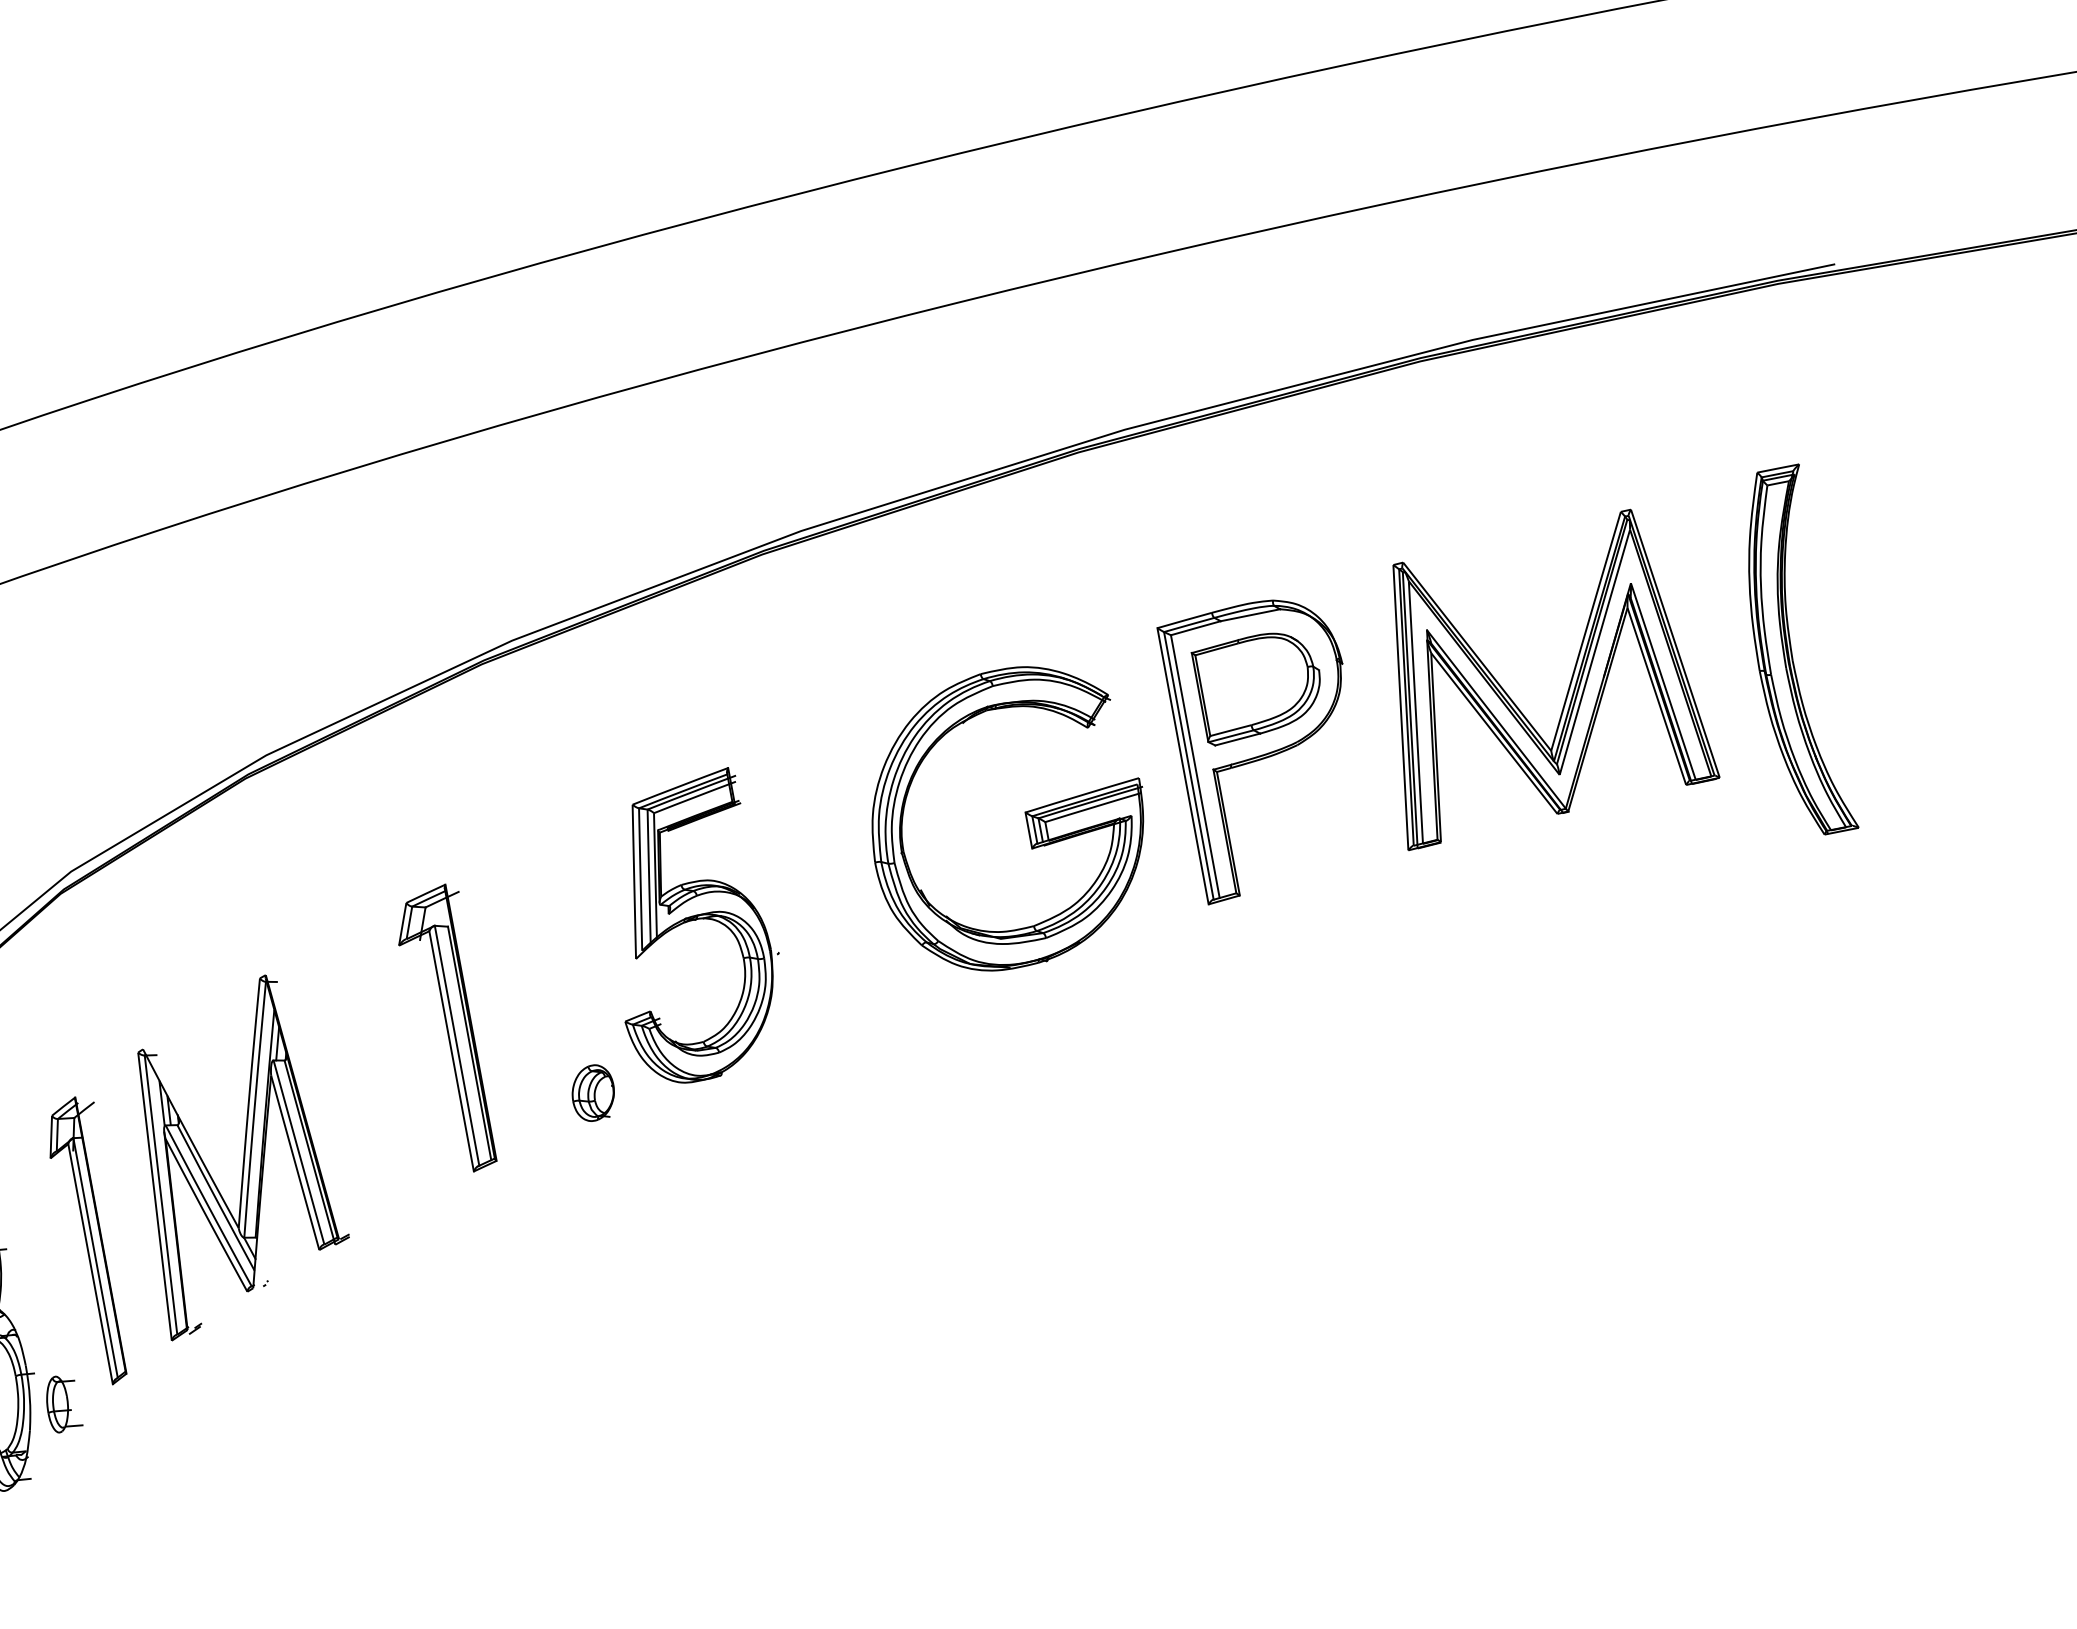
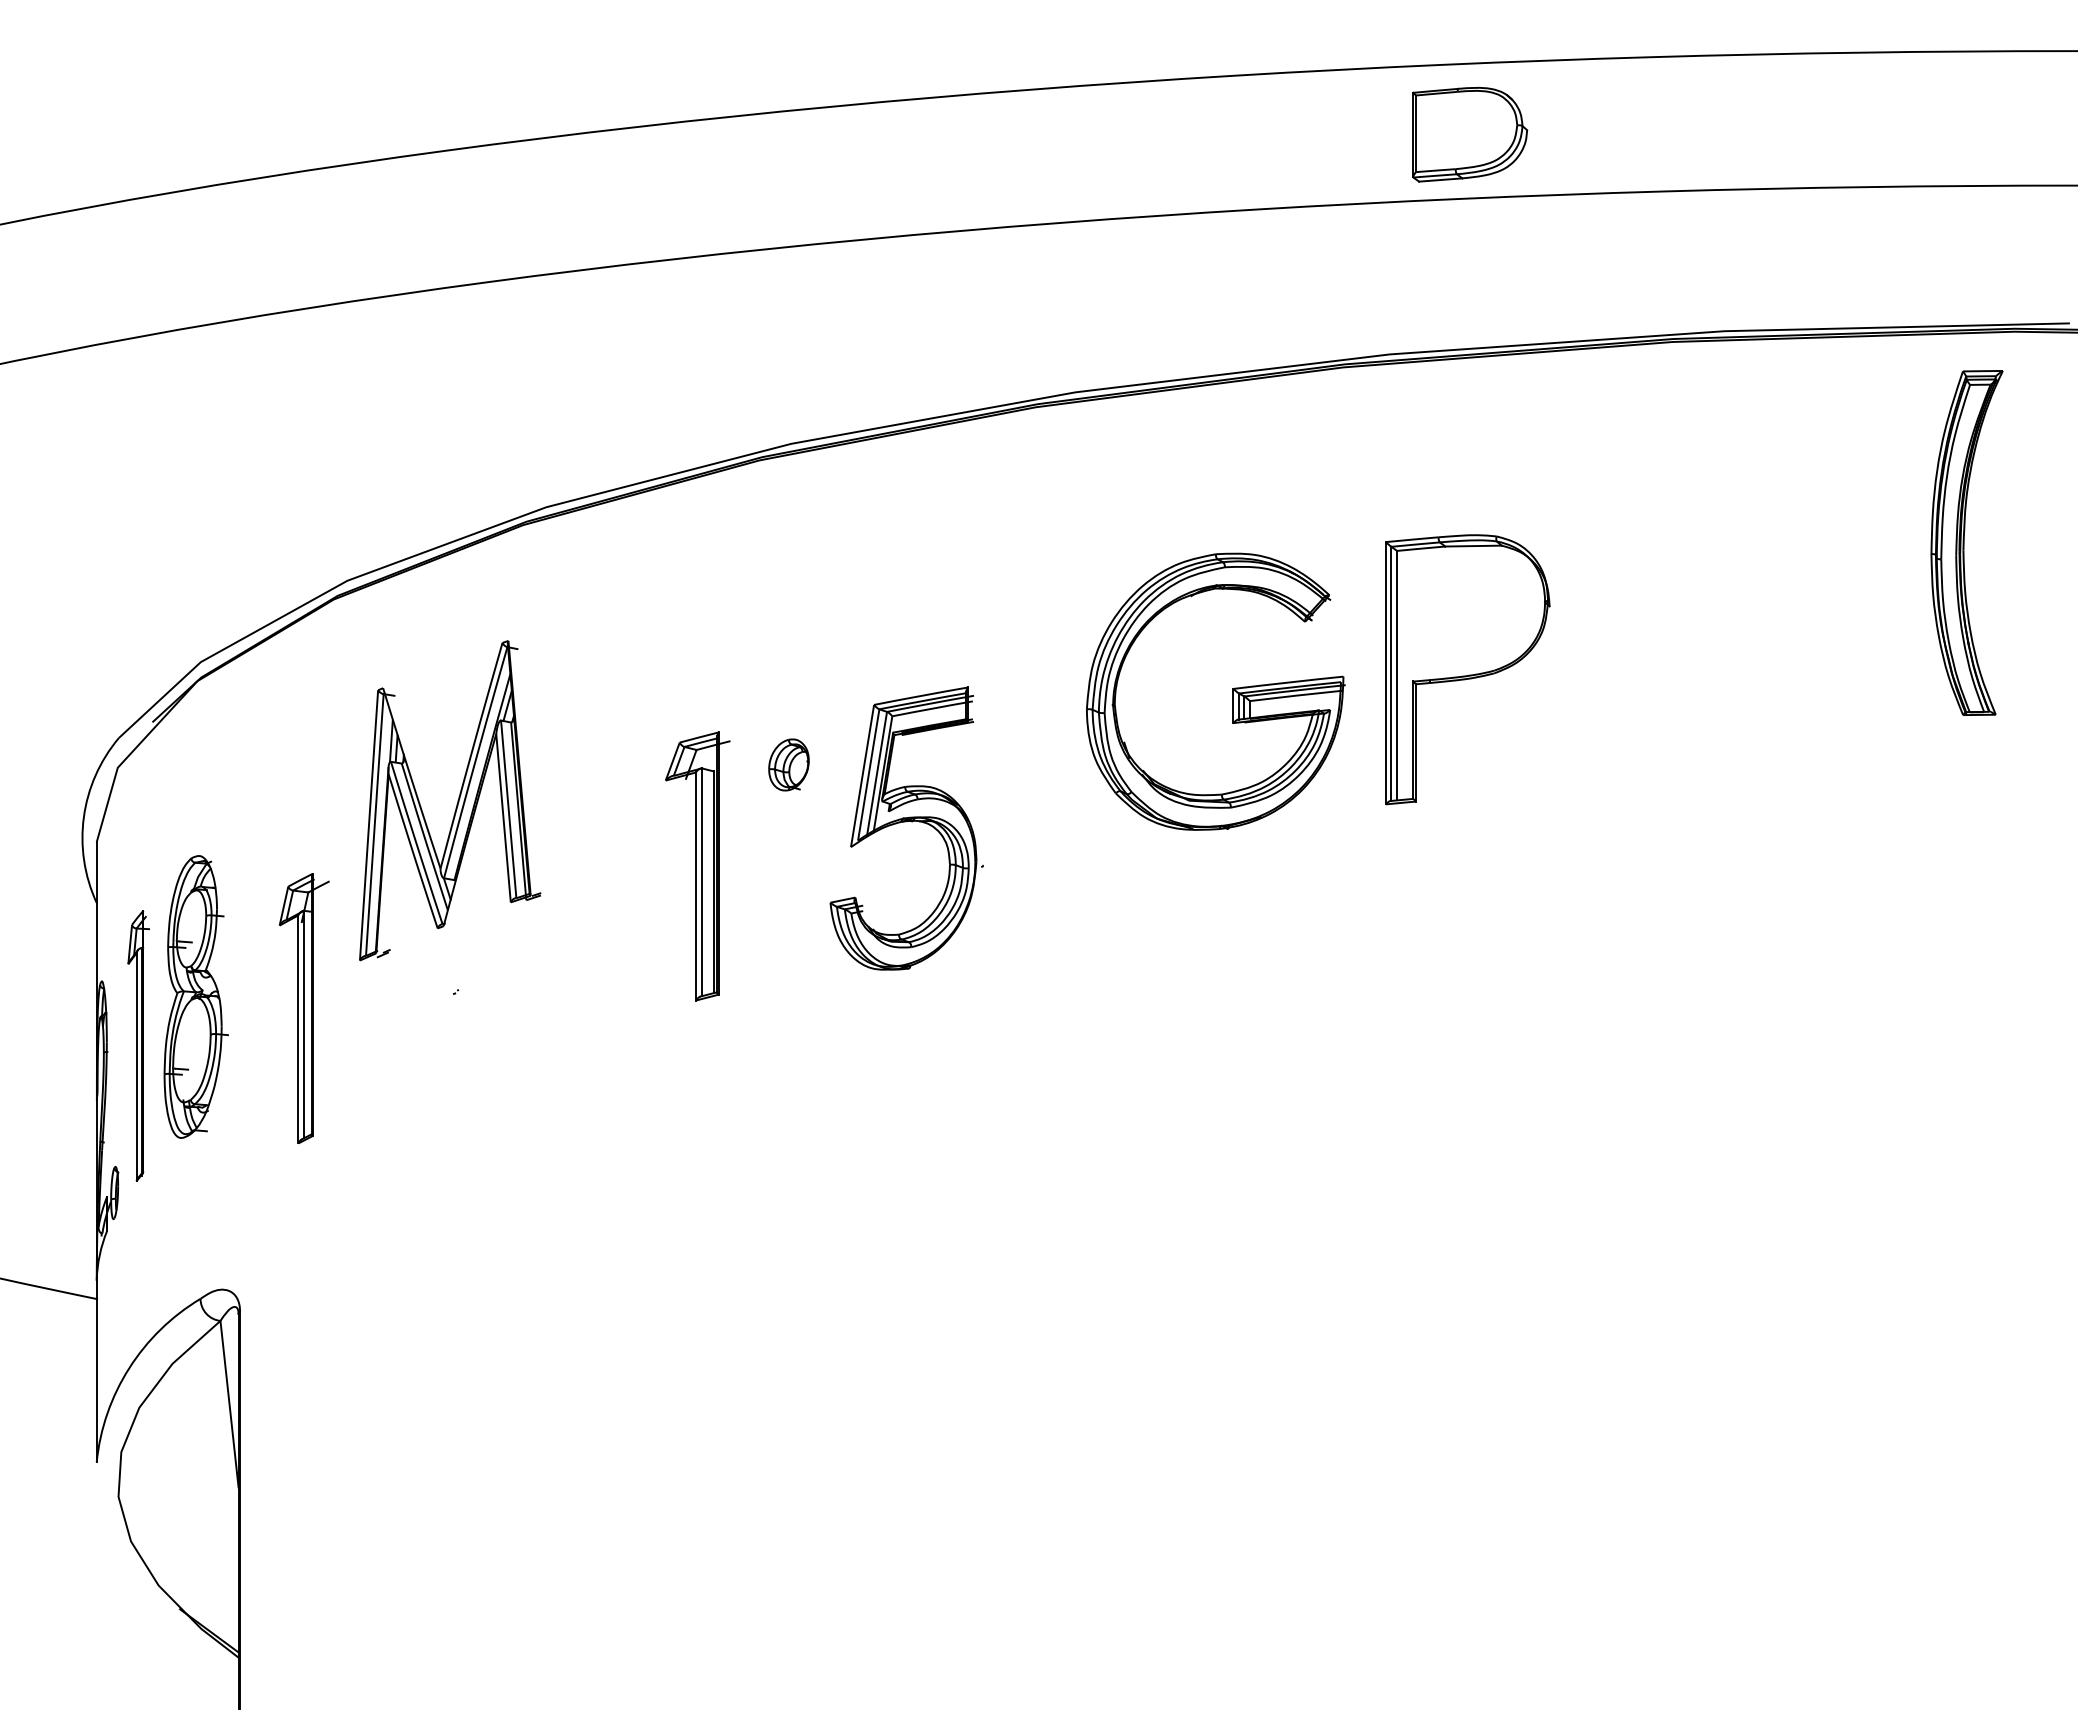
part: (1794, 652) -> (1966, 542), moved
part: (1260, 685) -> (1470, 134), moved
part: (1568, 686) -> (1753, 665), removed
part: (690, 928) -> (906, 828), moved
part: (449, 1030) -> (697, 866), moved
part: (592, 1092) -> (788, 764), moved
part: (243, 1153) -> (457, 800), moved
part: (92, 1240) -> (304, 1008), moved
part: (62, 1403) -> (248, 1067), removed

